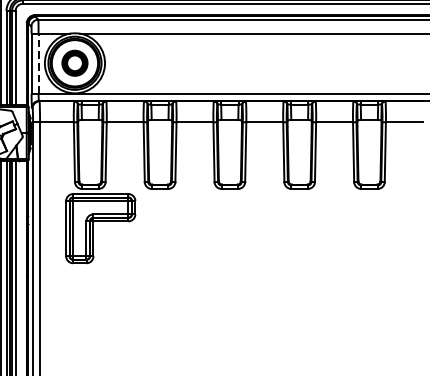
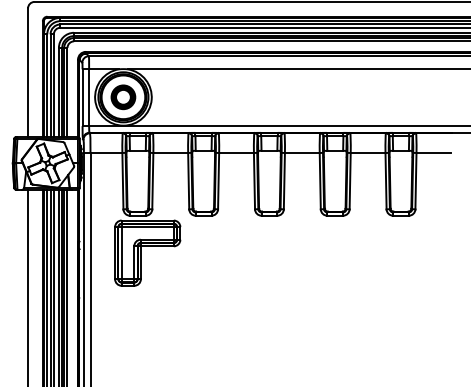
line: (38, 63) -> (89, 97), dashed -> solid

